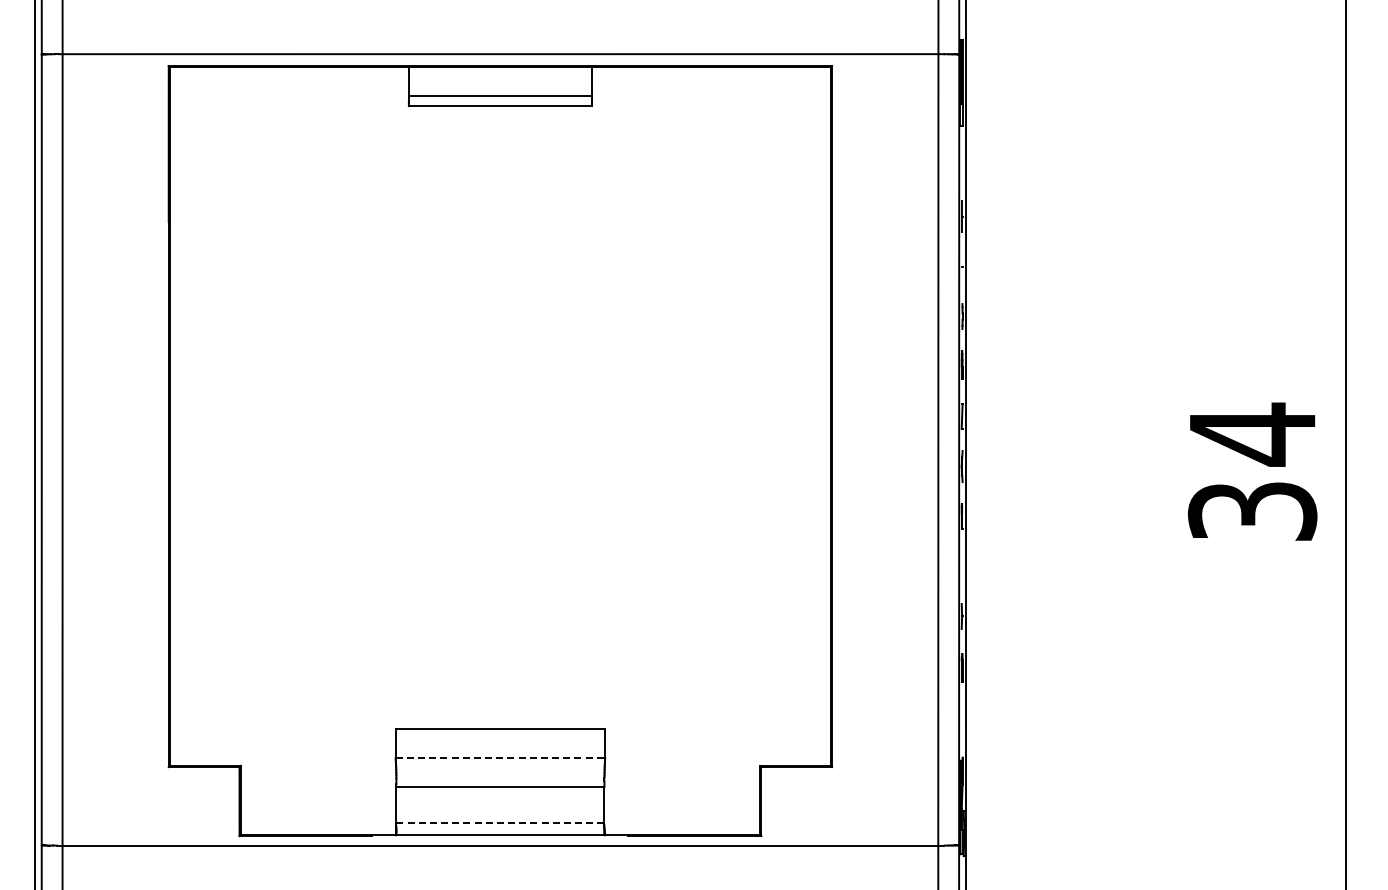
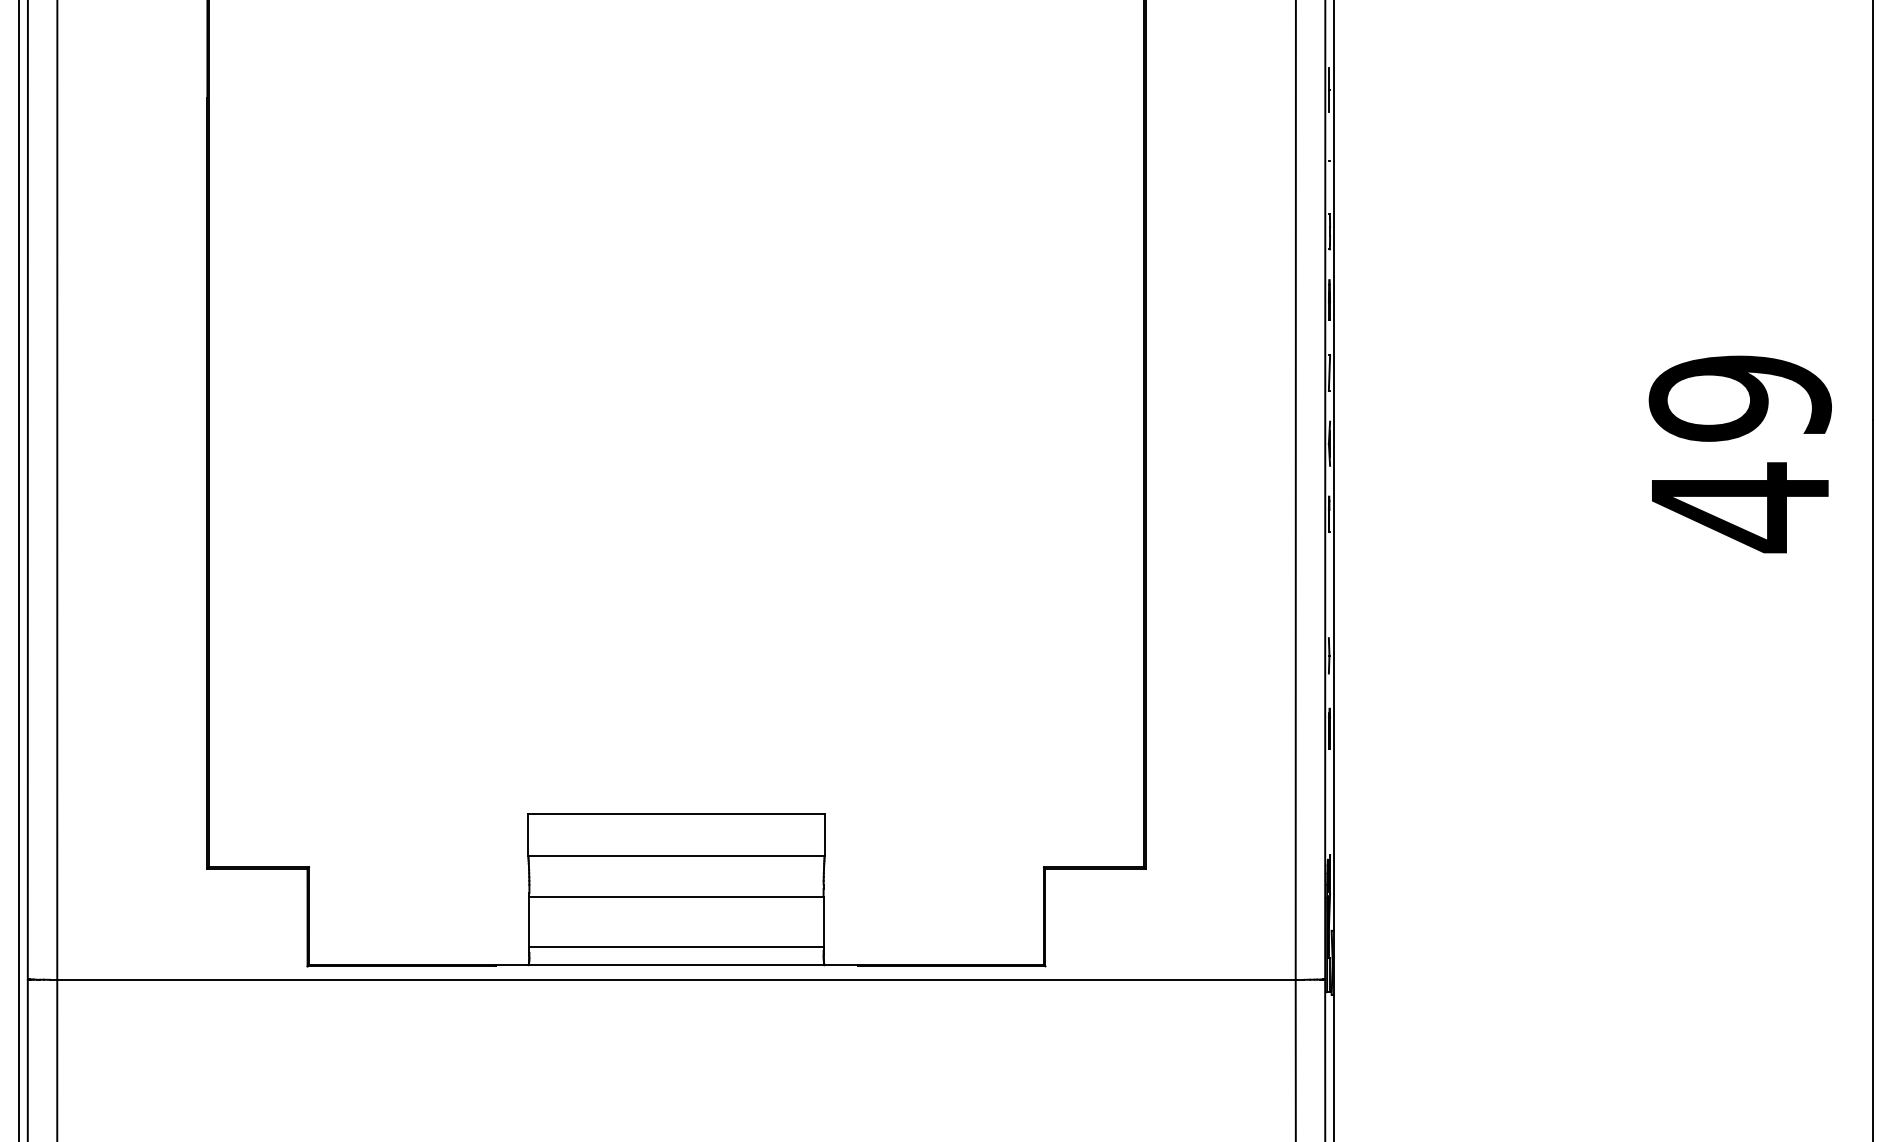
text: (1252, 472) -> (1740, 452), 34 -> 49
line: (500, 758) -> (676, 856), dashed -> solid
line: (500, 822) -> (676, 947), dashed -> solid

